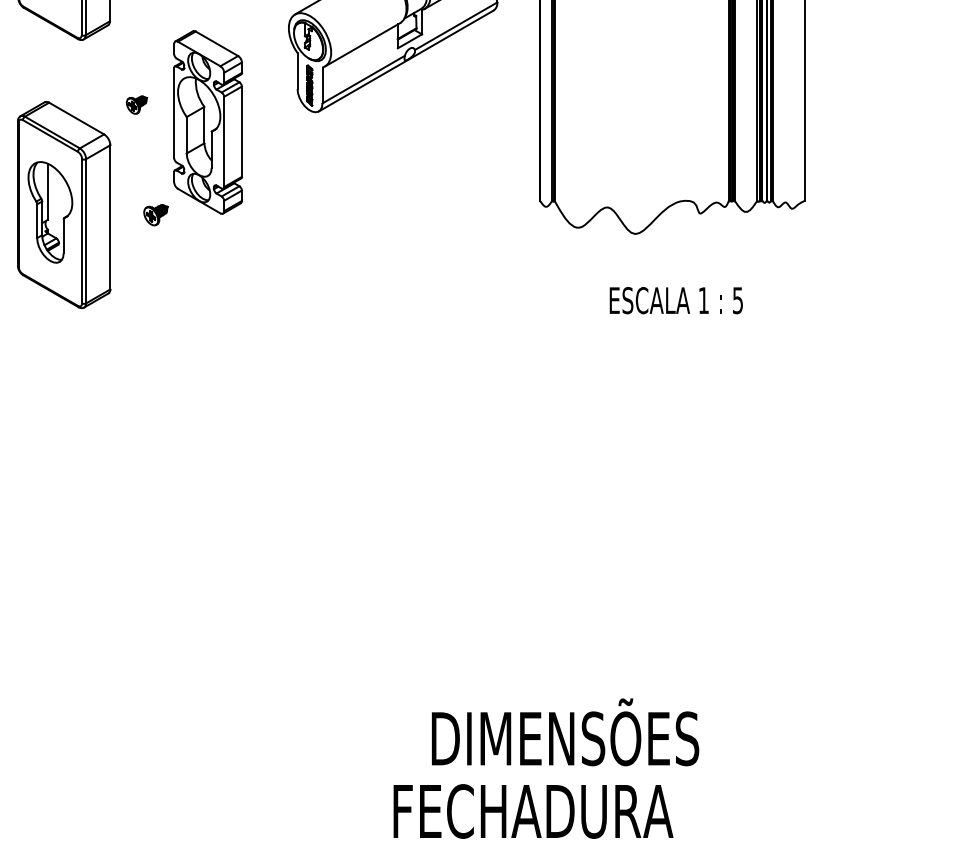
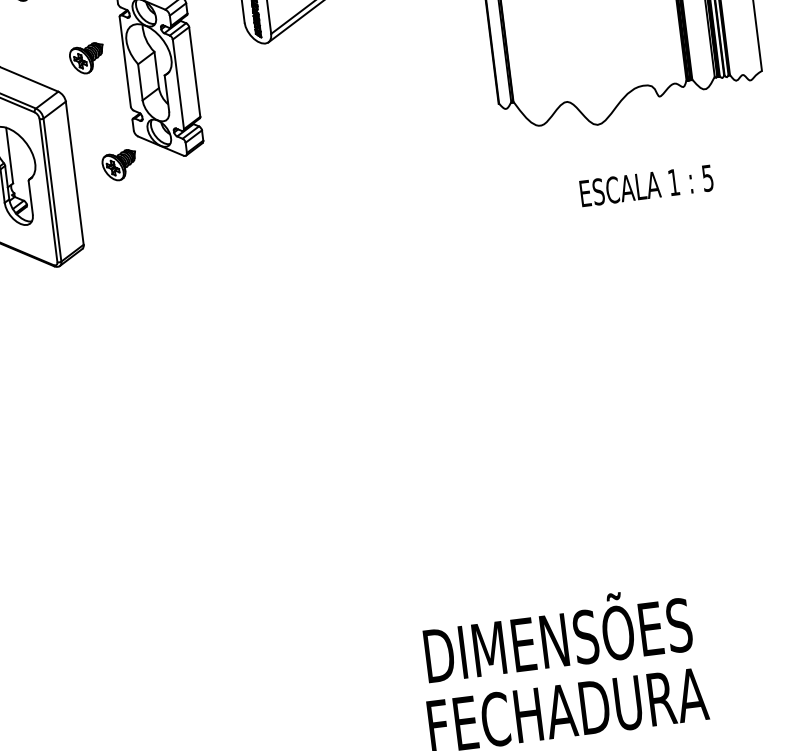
part: (136, 104) -> (86, 58), size x1.67
part: (155, 214) -> (119, 164), size x1.43
text: (565, 732) -> (557, 634), moved

